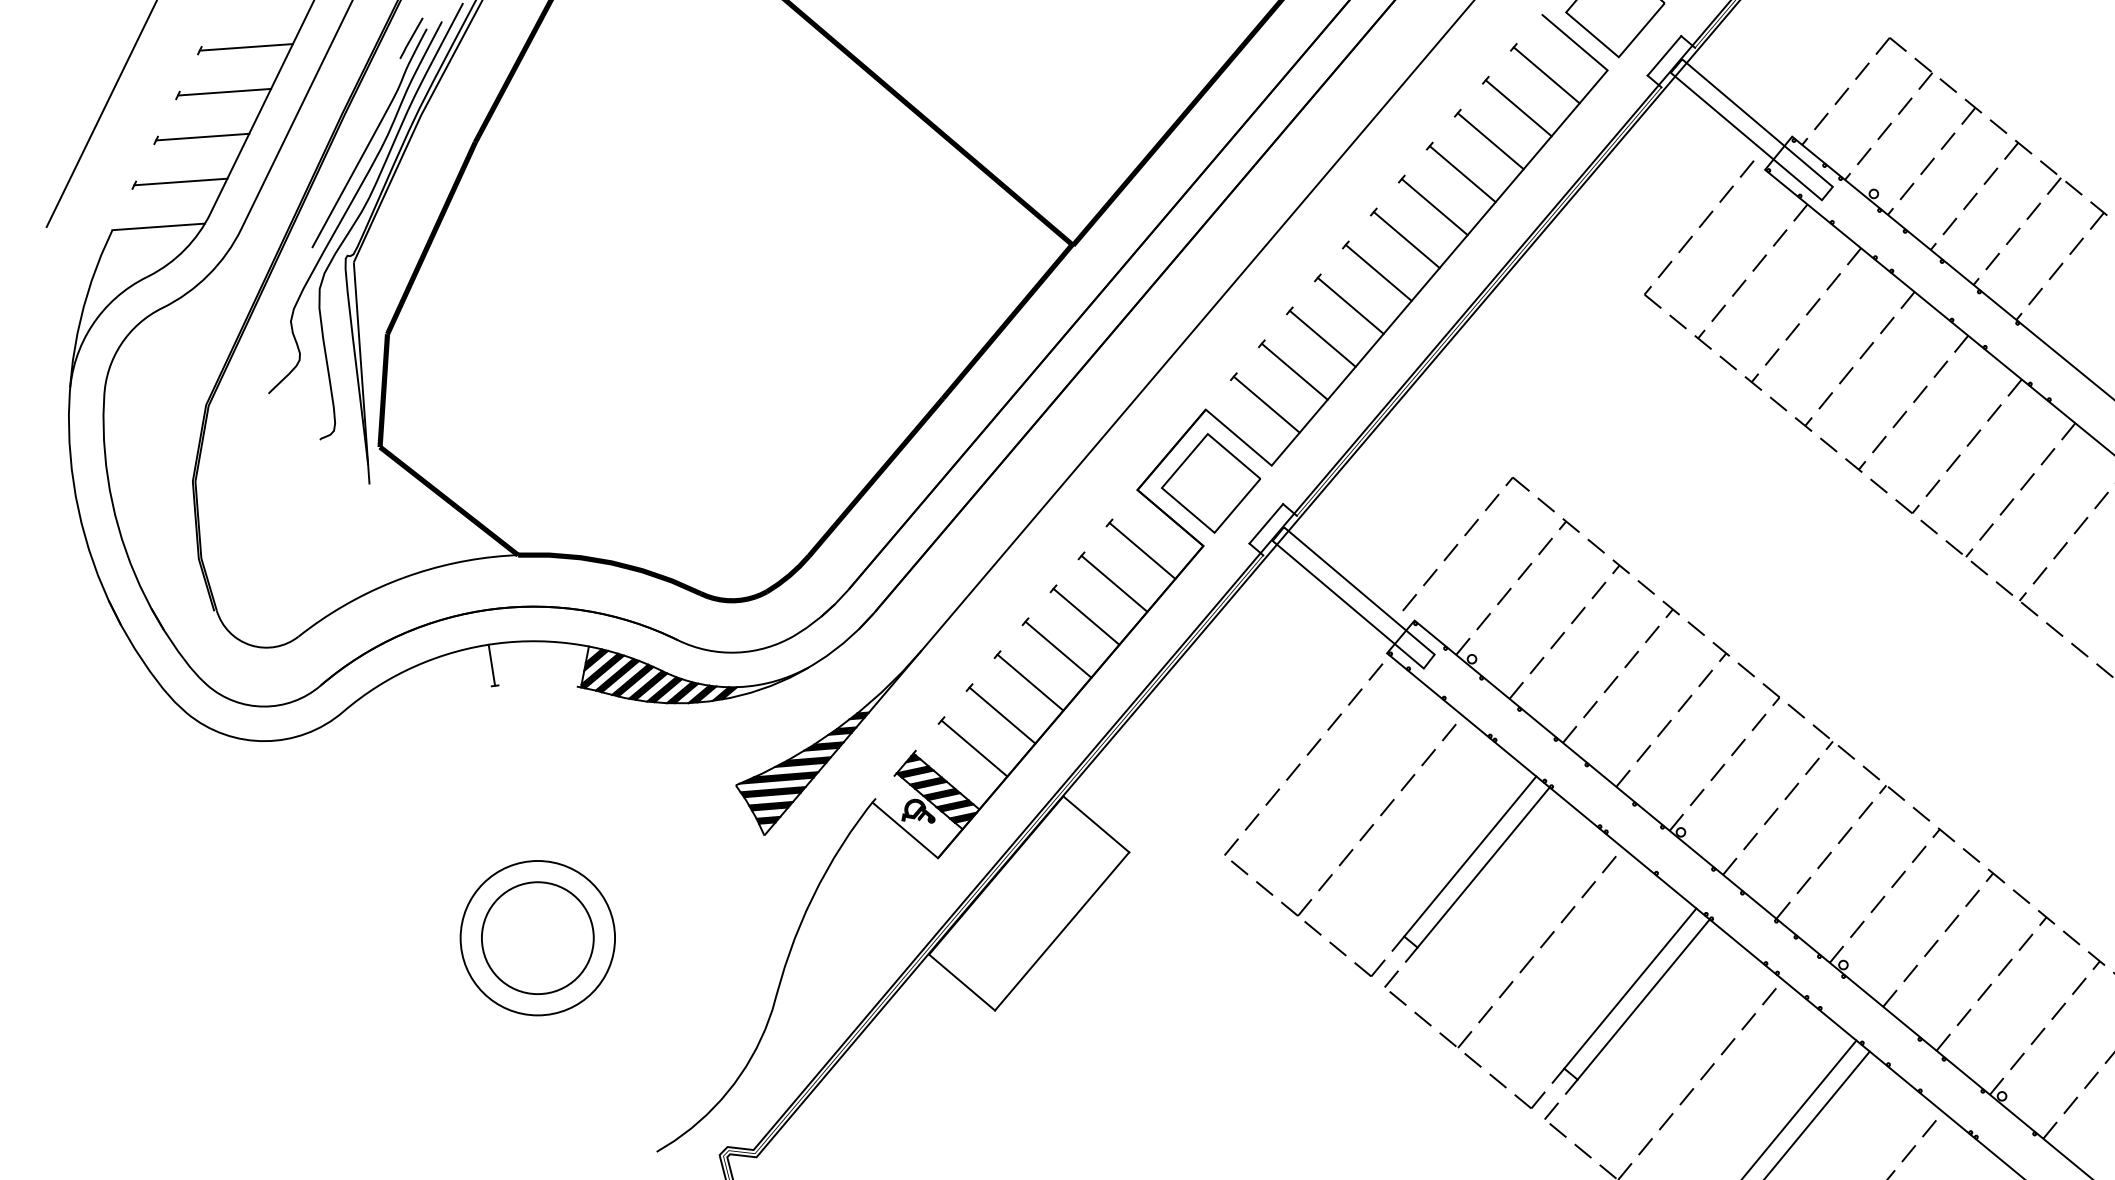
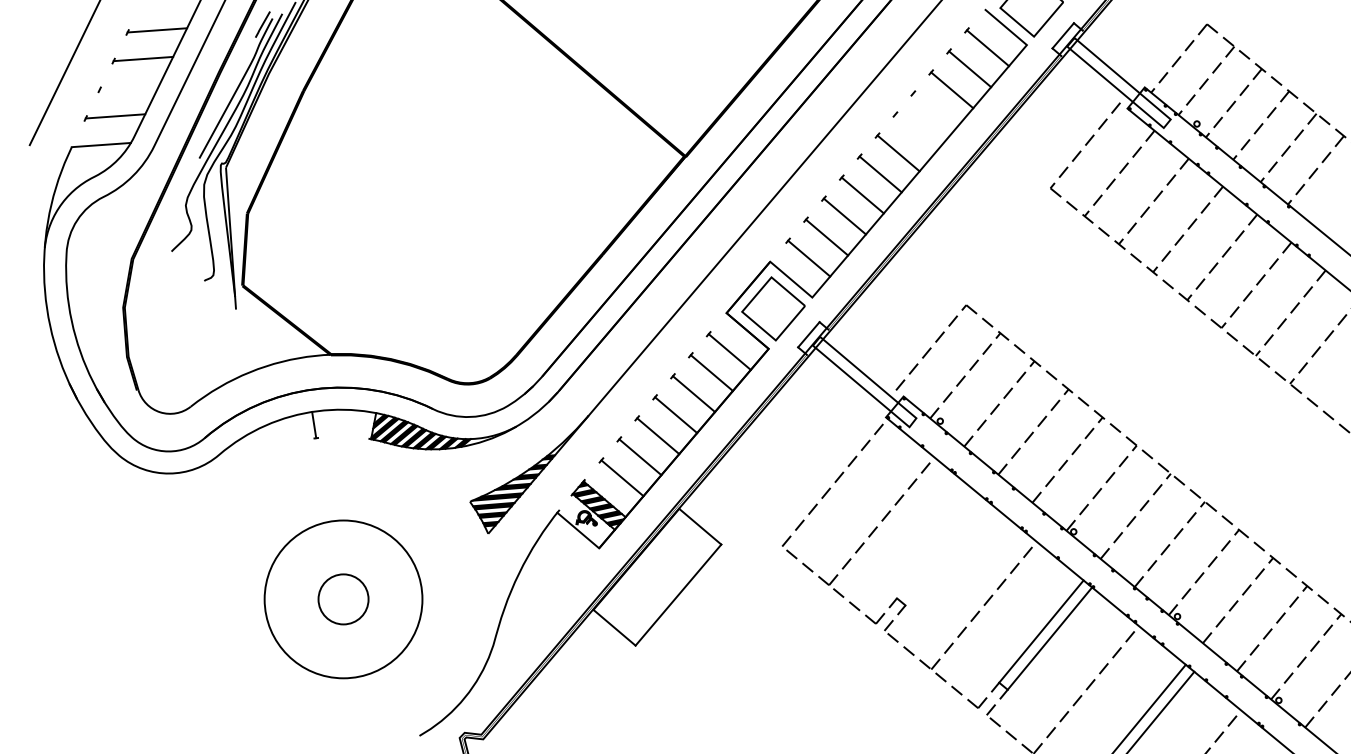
line: (202, 136) -> (129, 87), removed
line: (1462, 174) -> (934, 111), removed
line: (1434, 207) -> (916, 132), removed
line: (1470, 856) -> (939, 547), removed
line: (1483, 867) -> (947, 554), removed
circle: (537, 938) -> (343, 599), size x0.7
circle: (537, 938) -> (343, 599), size x1.6

